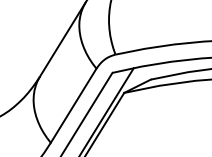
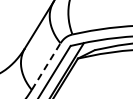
line: (74, 105) -> (46, 66), solid -> dashed

